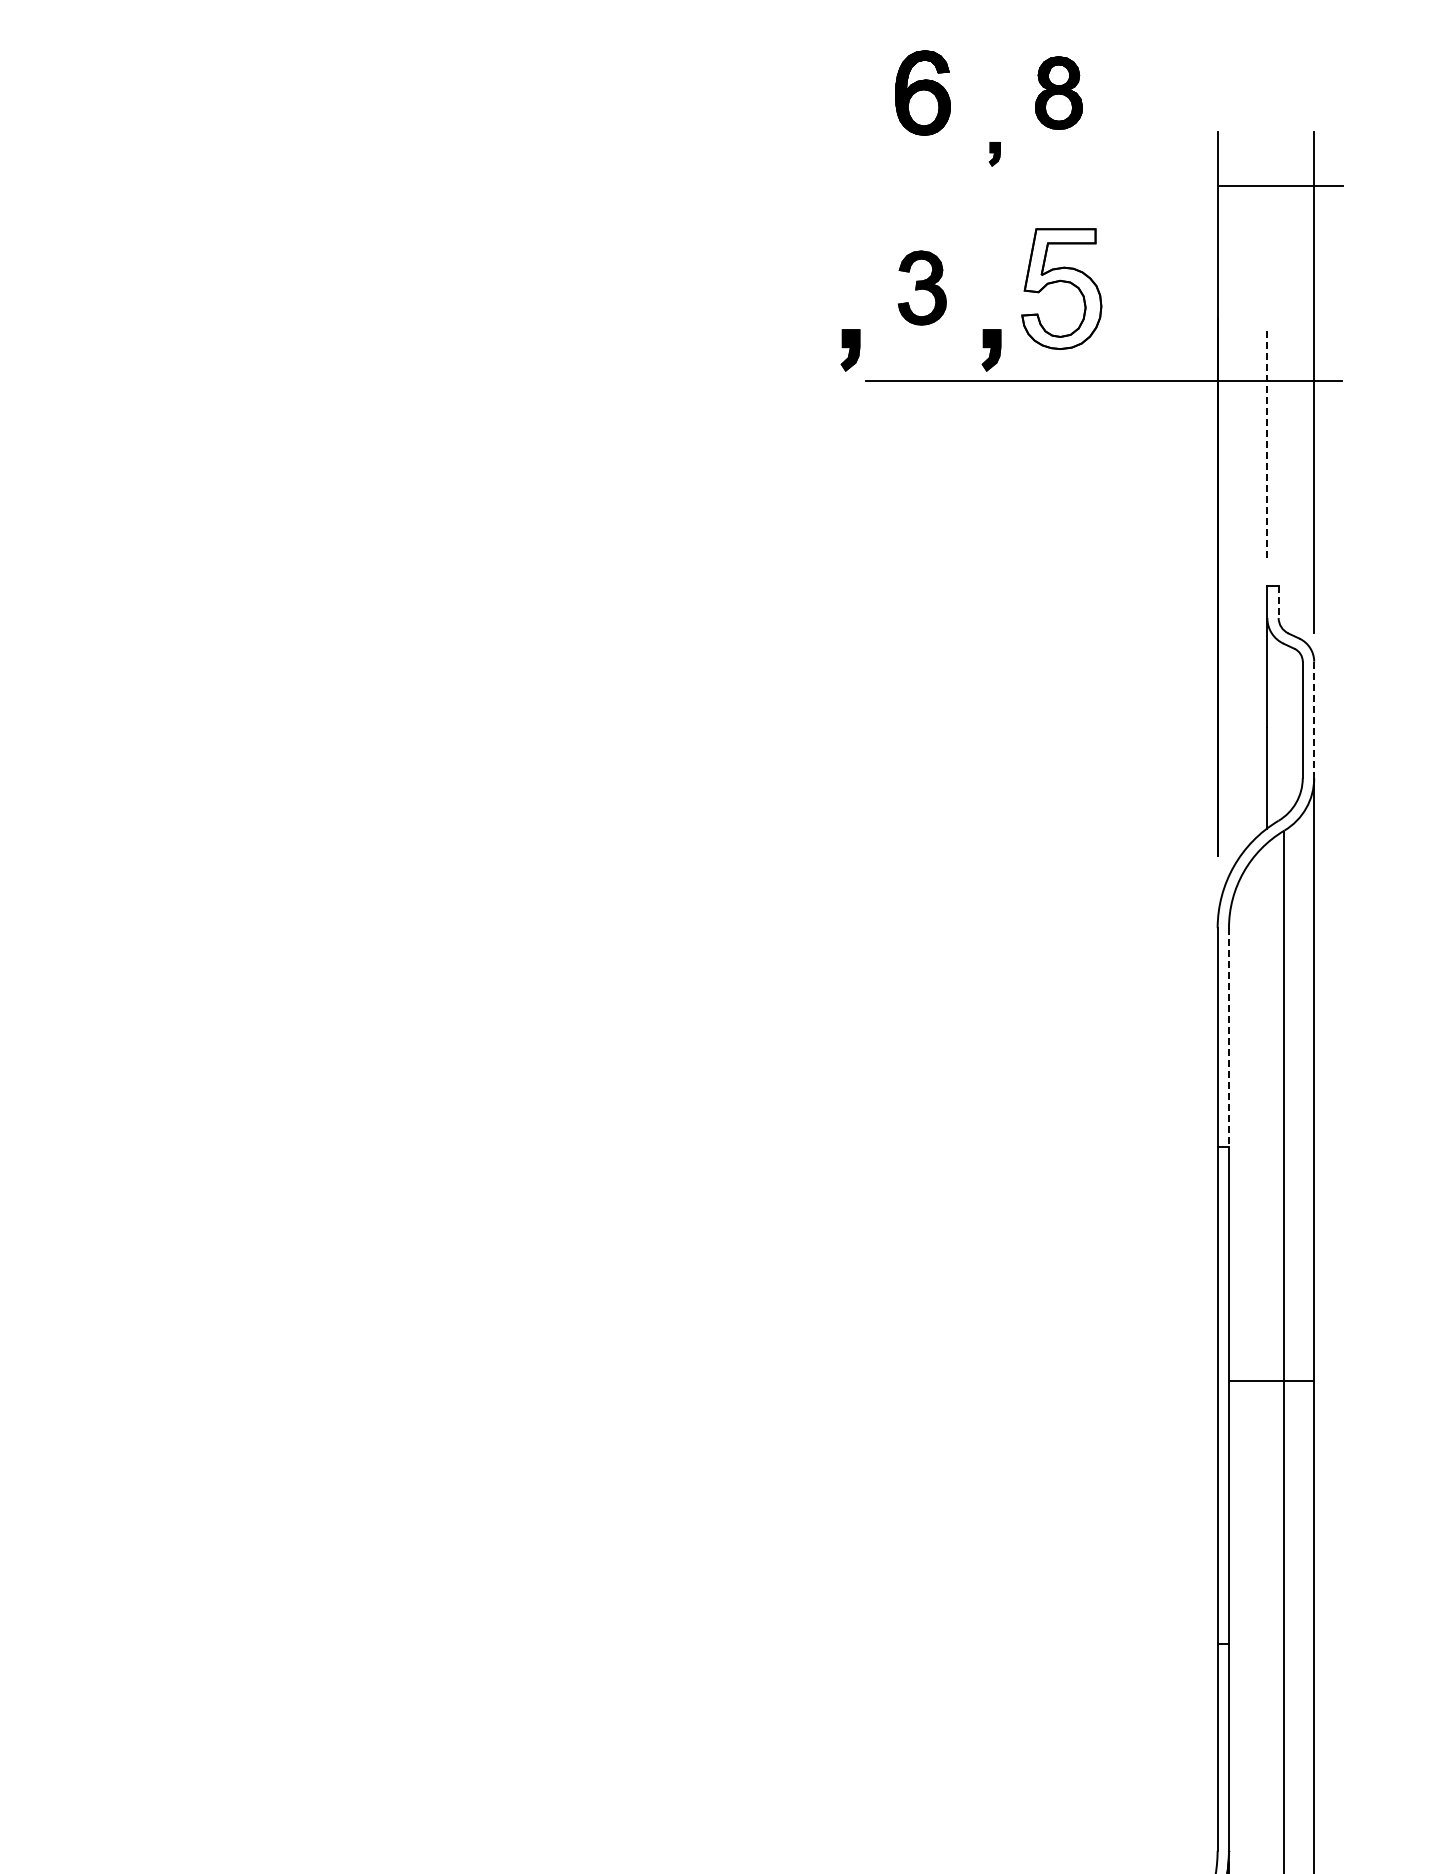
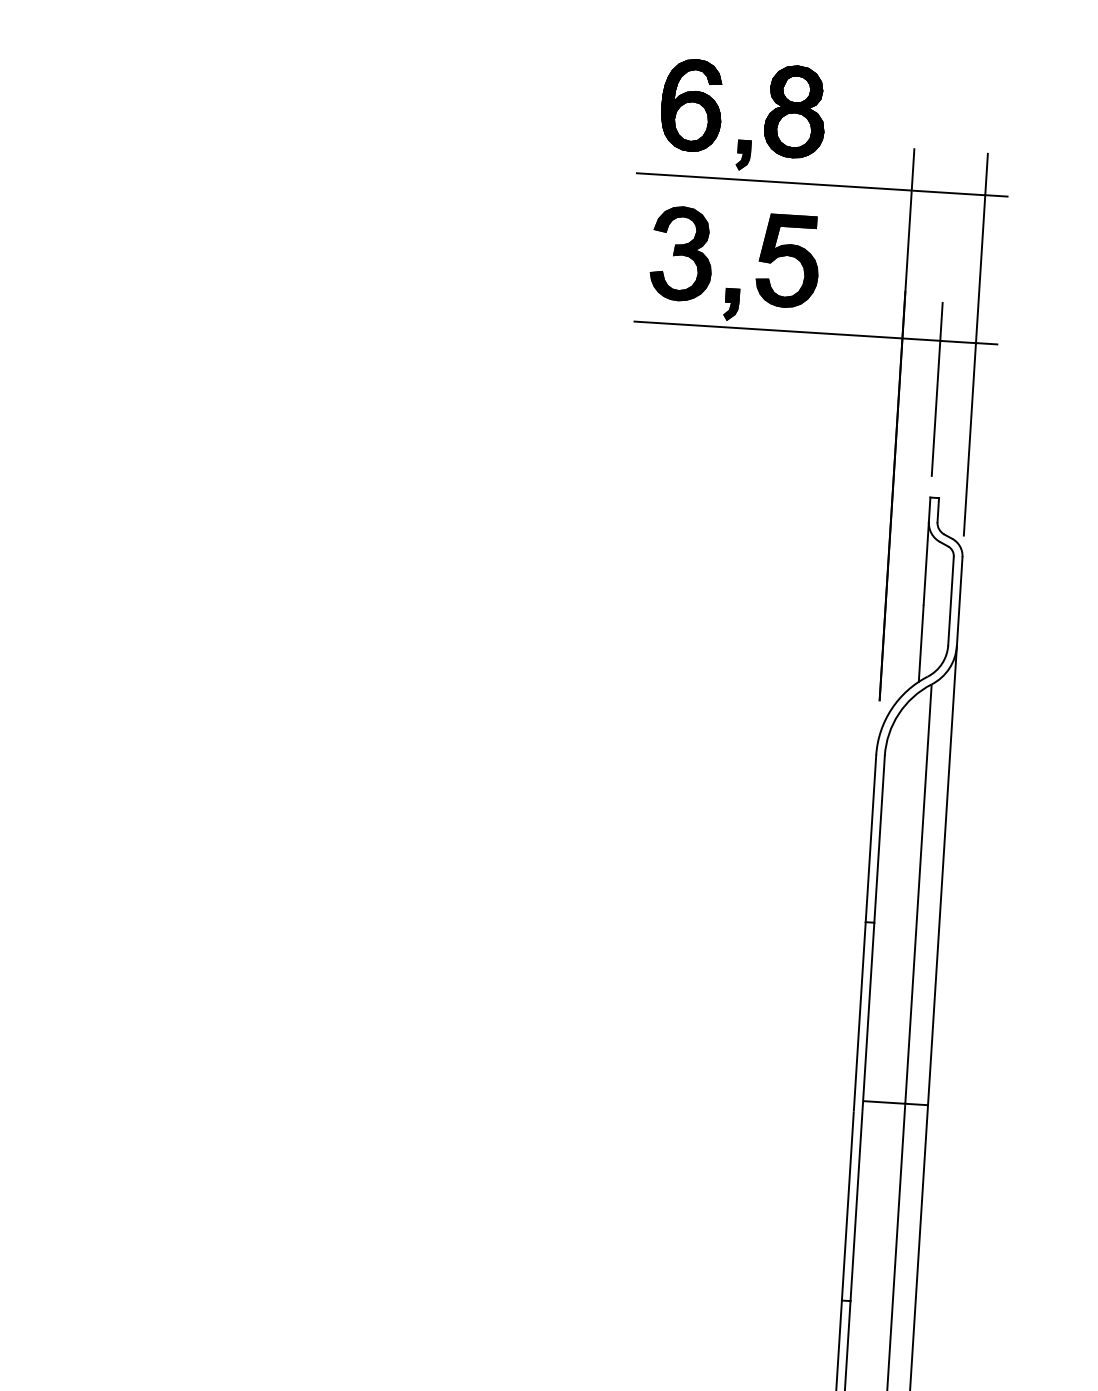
part: (922, 92) -> (691, 104), size x1.43
part: (1058, 92) -> (795, 111), size x1.67
part: (994, 154) -> (743, 155), size x1.67
line: (1036, 186) -> (773, 181), added
part: (922, 287) -> (682, 253), size x1.67
fill: (1061, 289) -> (787, 261), added
part: (850, 350) -> (624, 297), removed
line: (1267, 444) -> (937, 389), dashed -> solid
line: (1278, 602) -> (938, 510), dashed -> solid
line: (1314, 720) -> (959, 601), dashed -> solid
line: (1228, 1038) -> (879, 840), dashed -> solid

